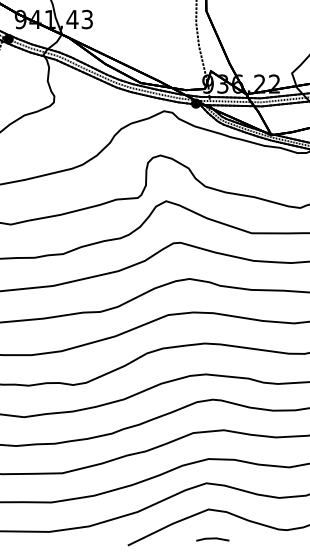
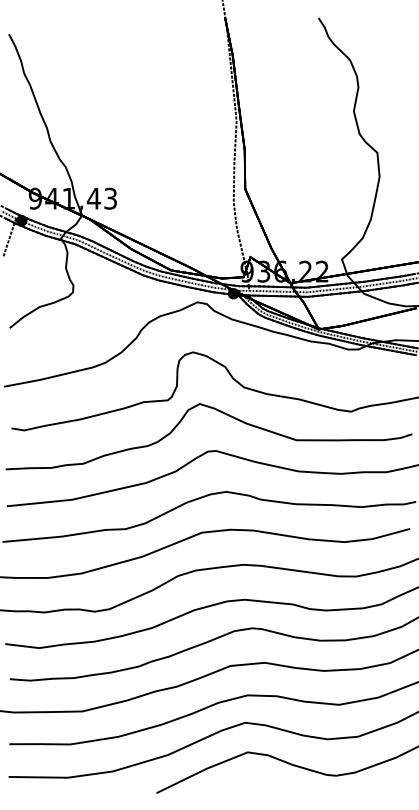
part: (212, 539) -> (252, 786), removed

